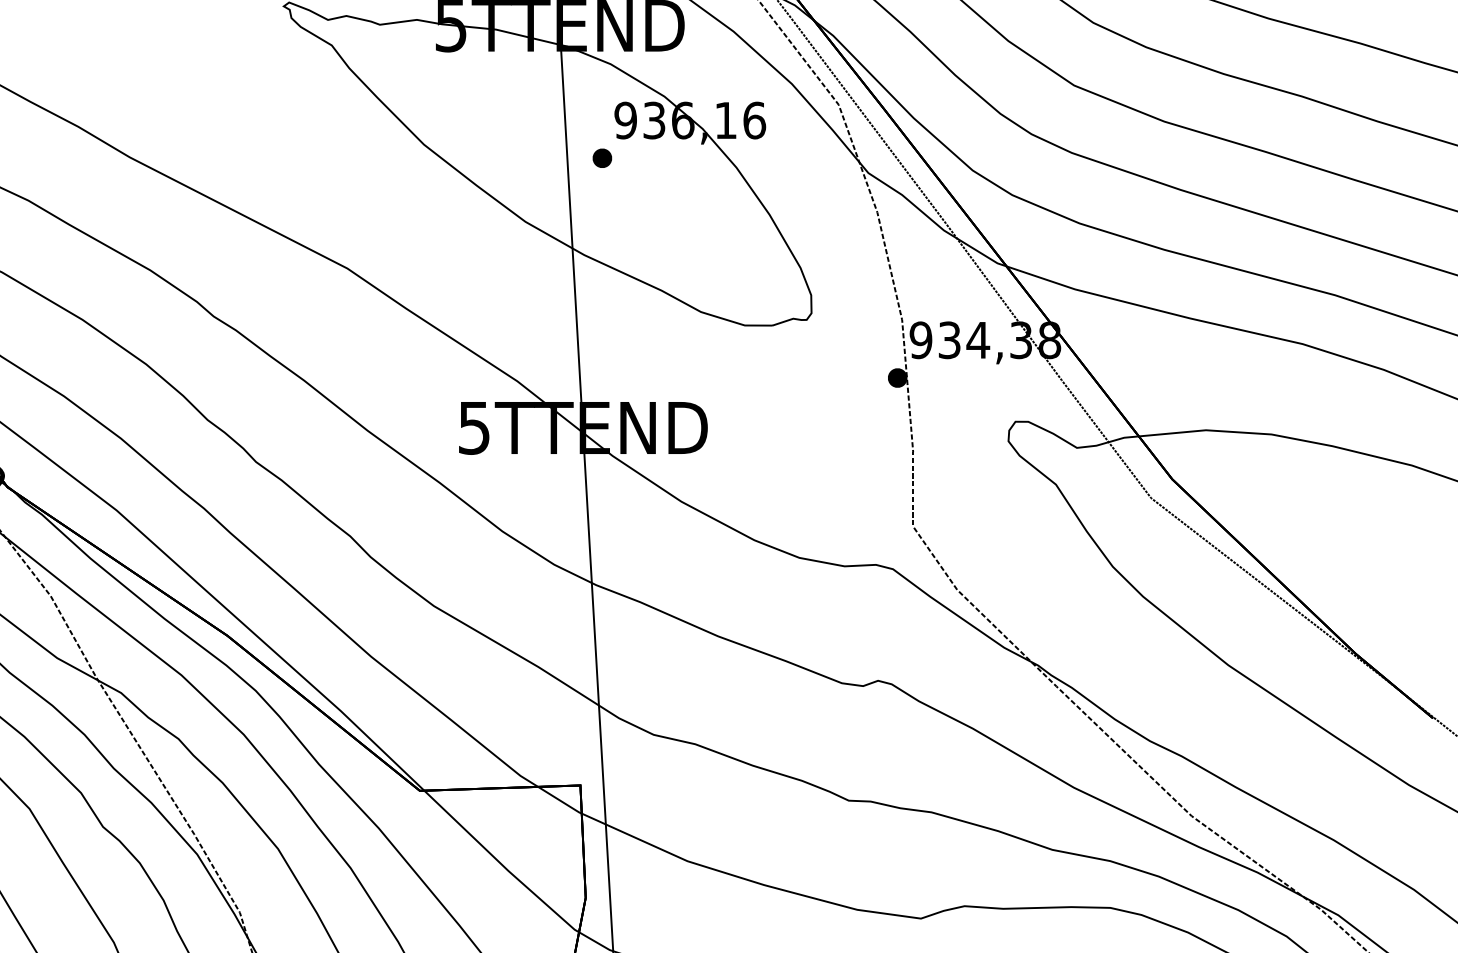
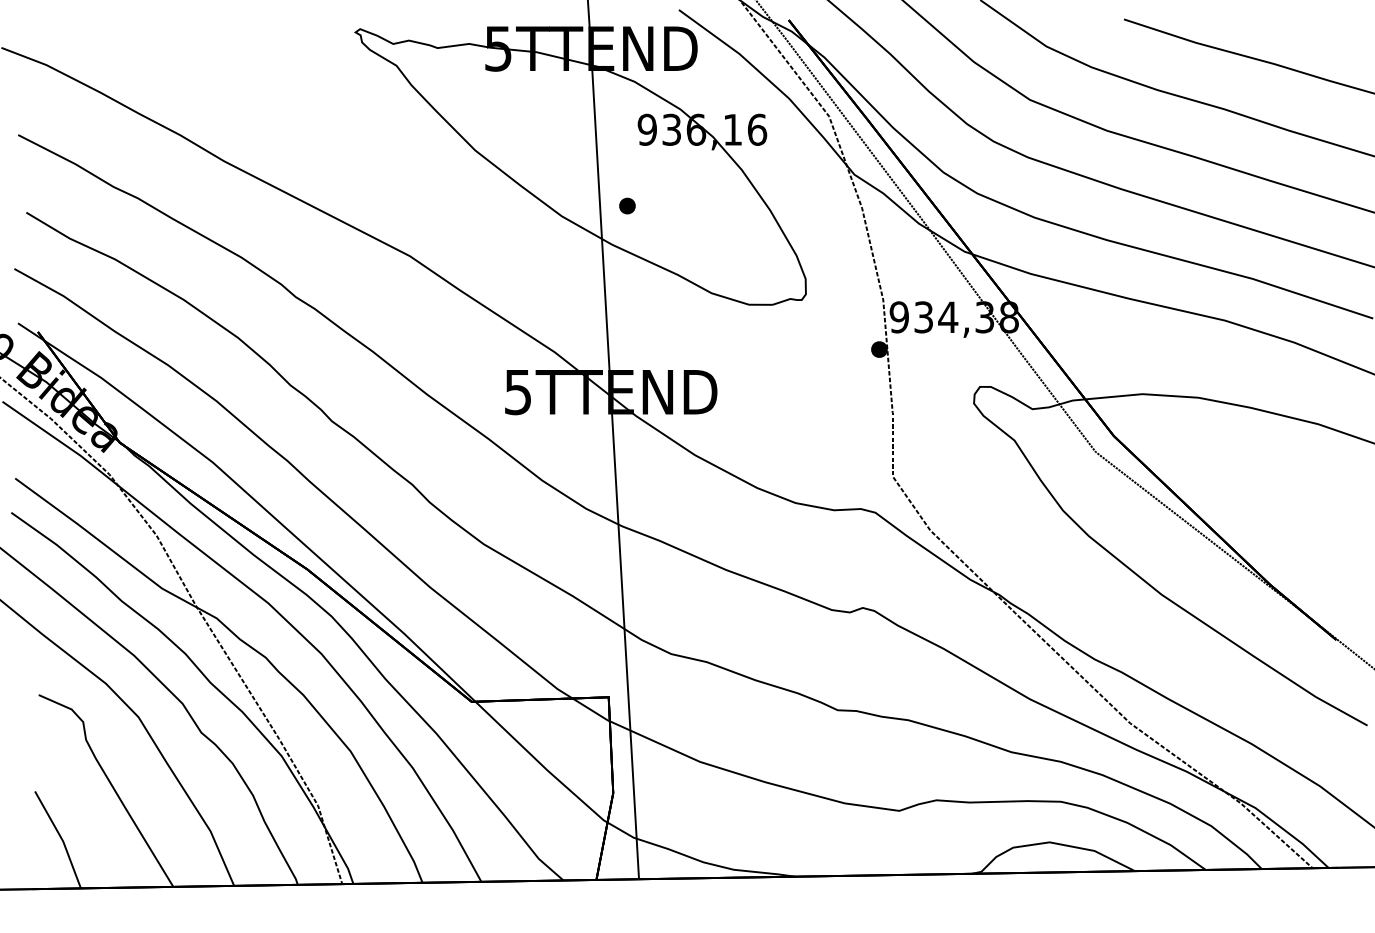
part: (602, 157) -> (627, 205), moved

